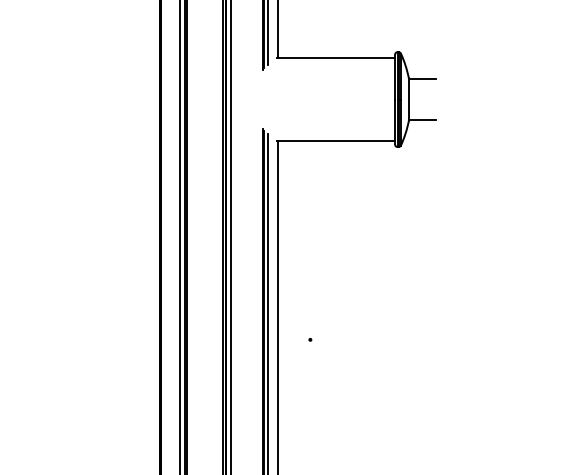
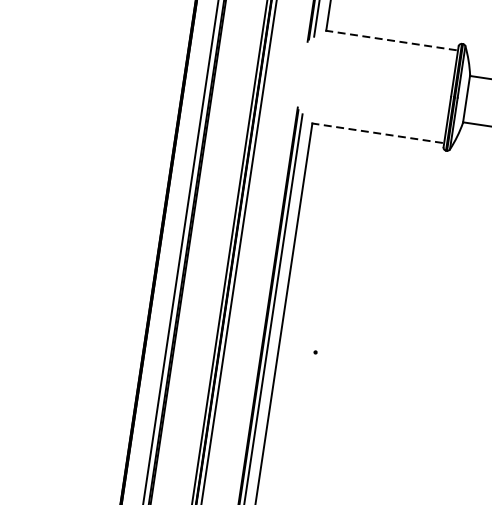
line: (336, 58) -> (392, 40), solid -> dashed
line: (336, 140) -> (378, 132), solid -> dashed

